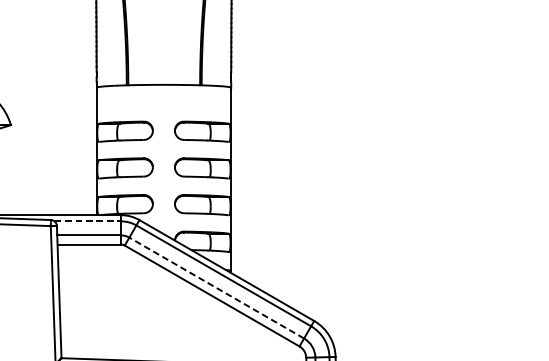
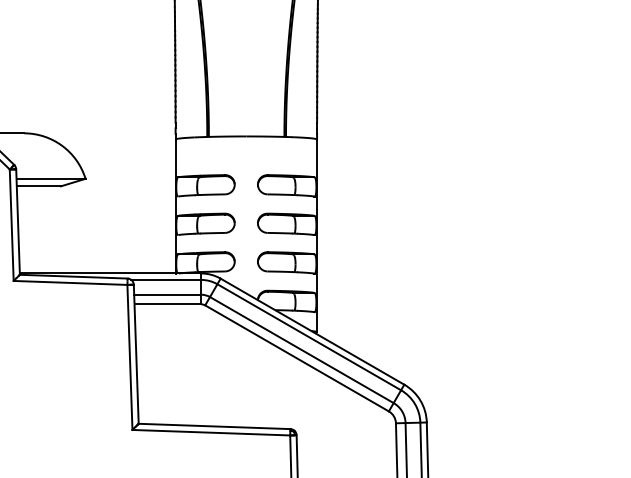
line: (87, 220) -> (166, 279), dashed -> solid
line: (216, 287) -> (301, 349), dashed -> solid

